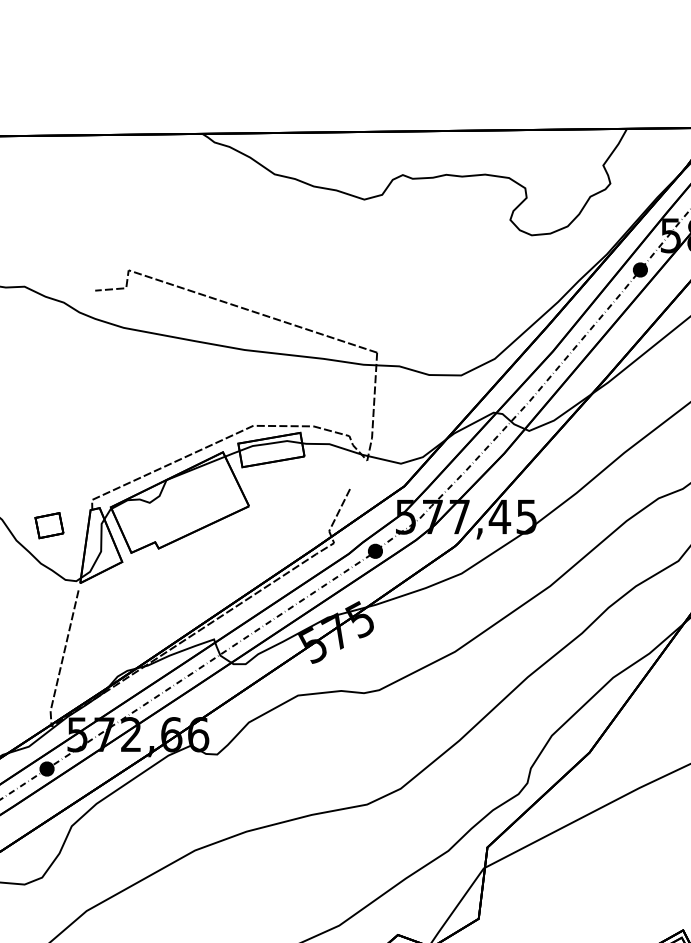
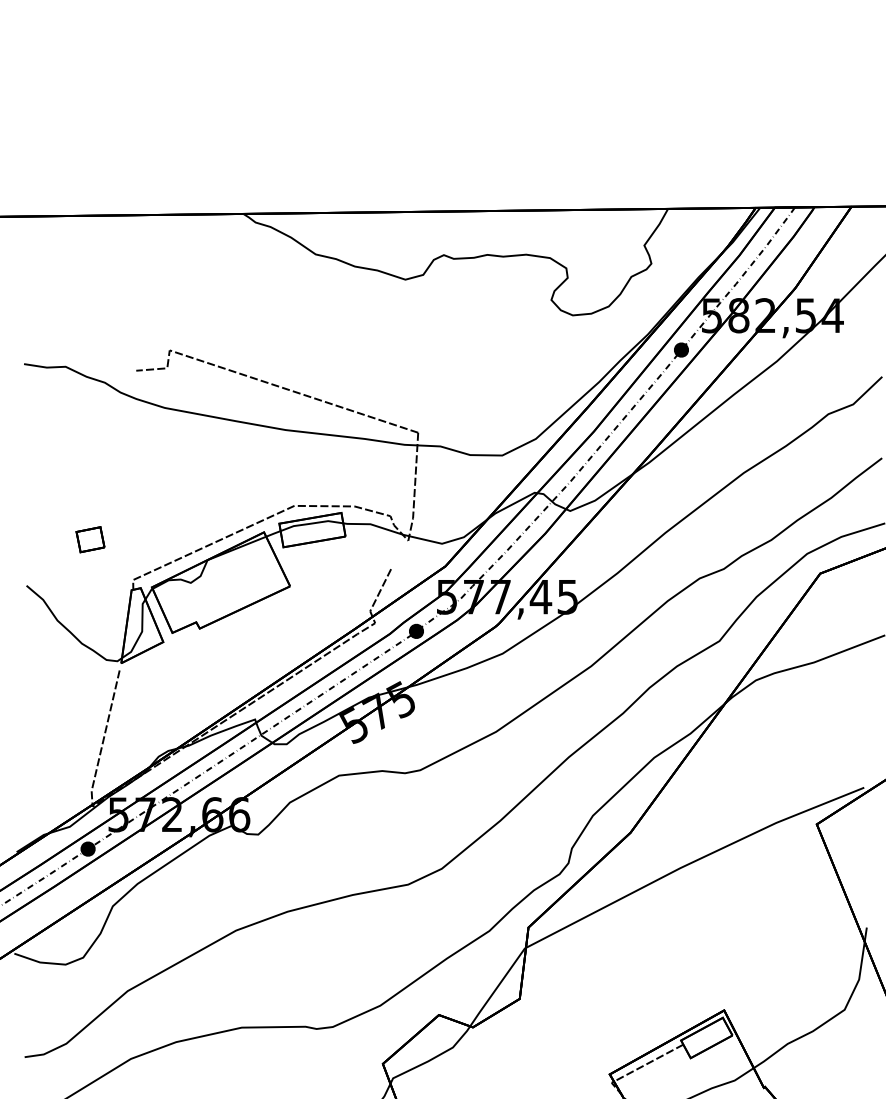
part: (49, 525) -> (90, 539), moved

